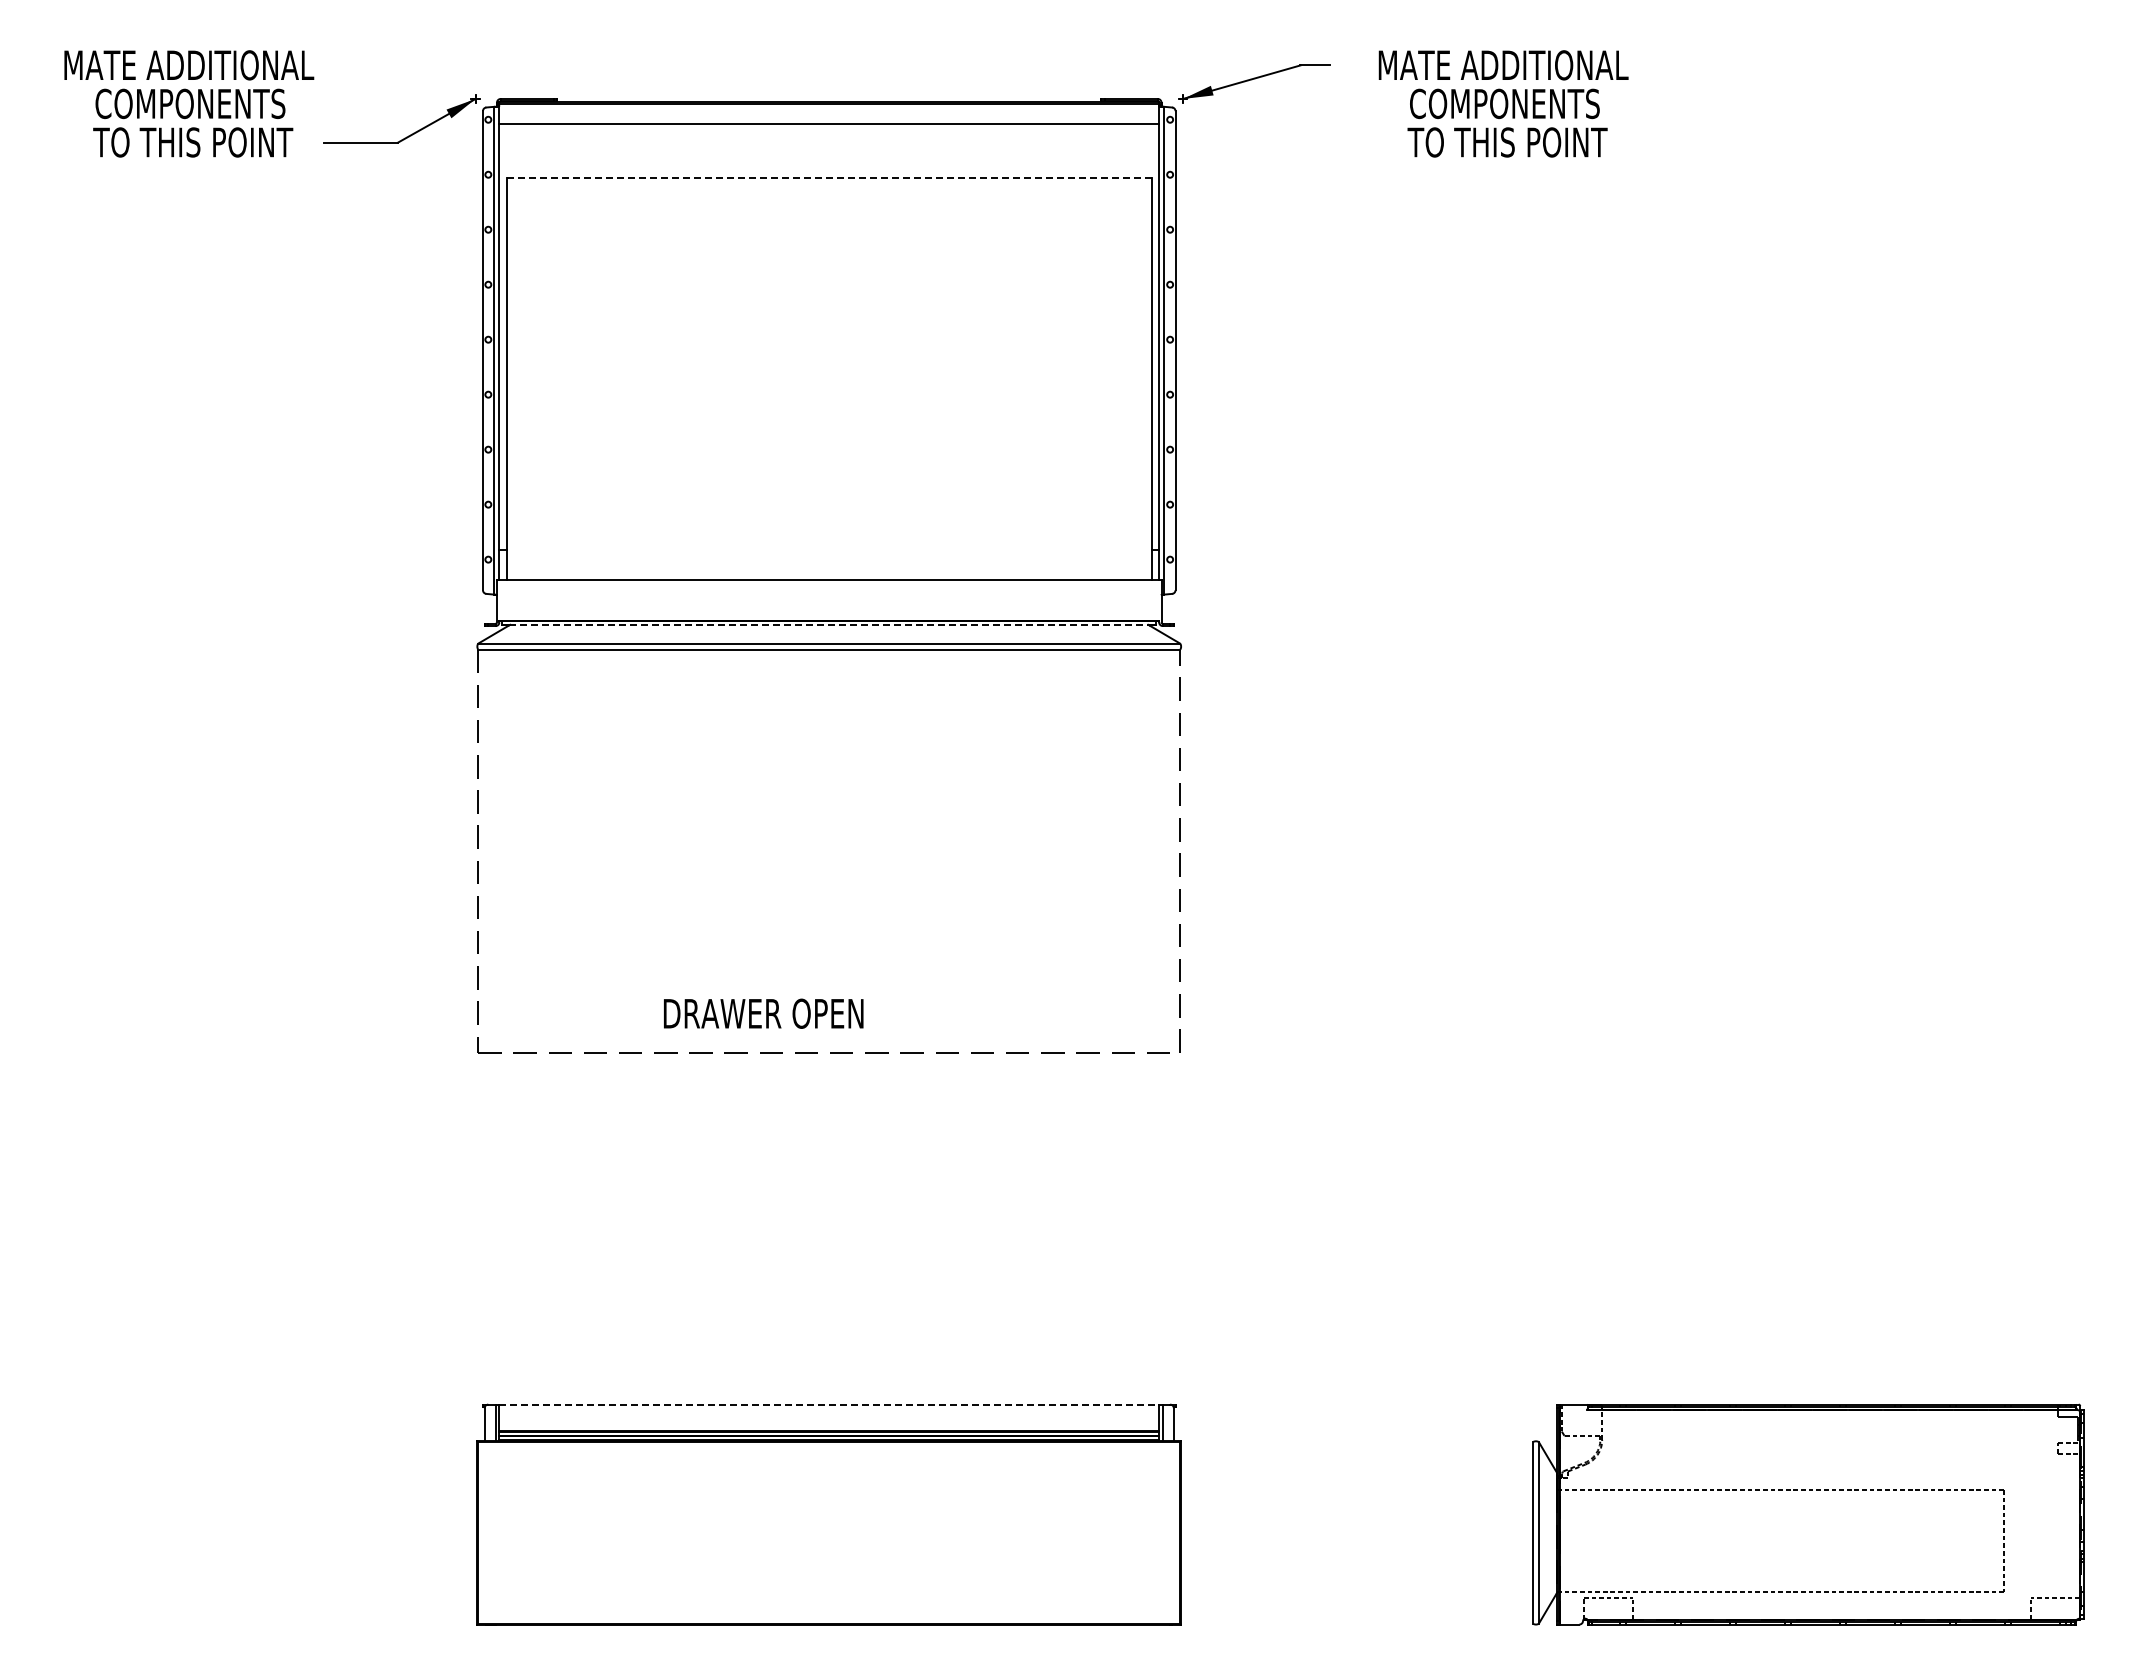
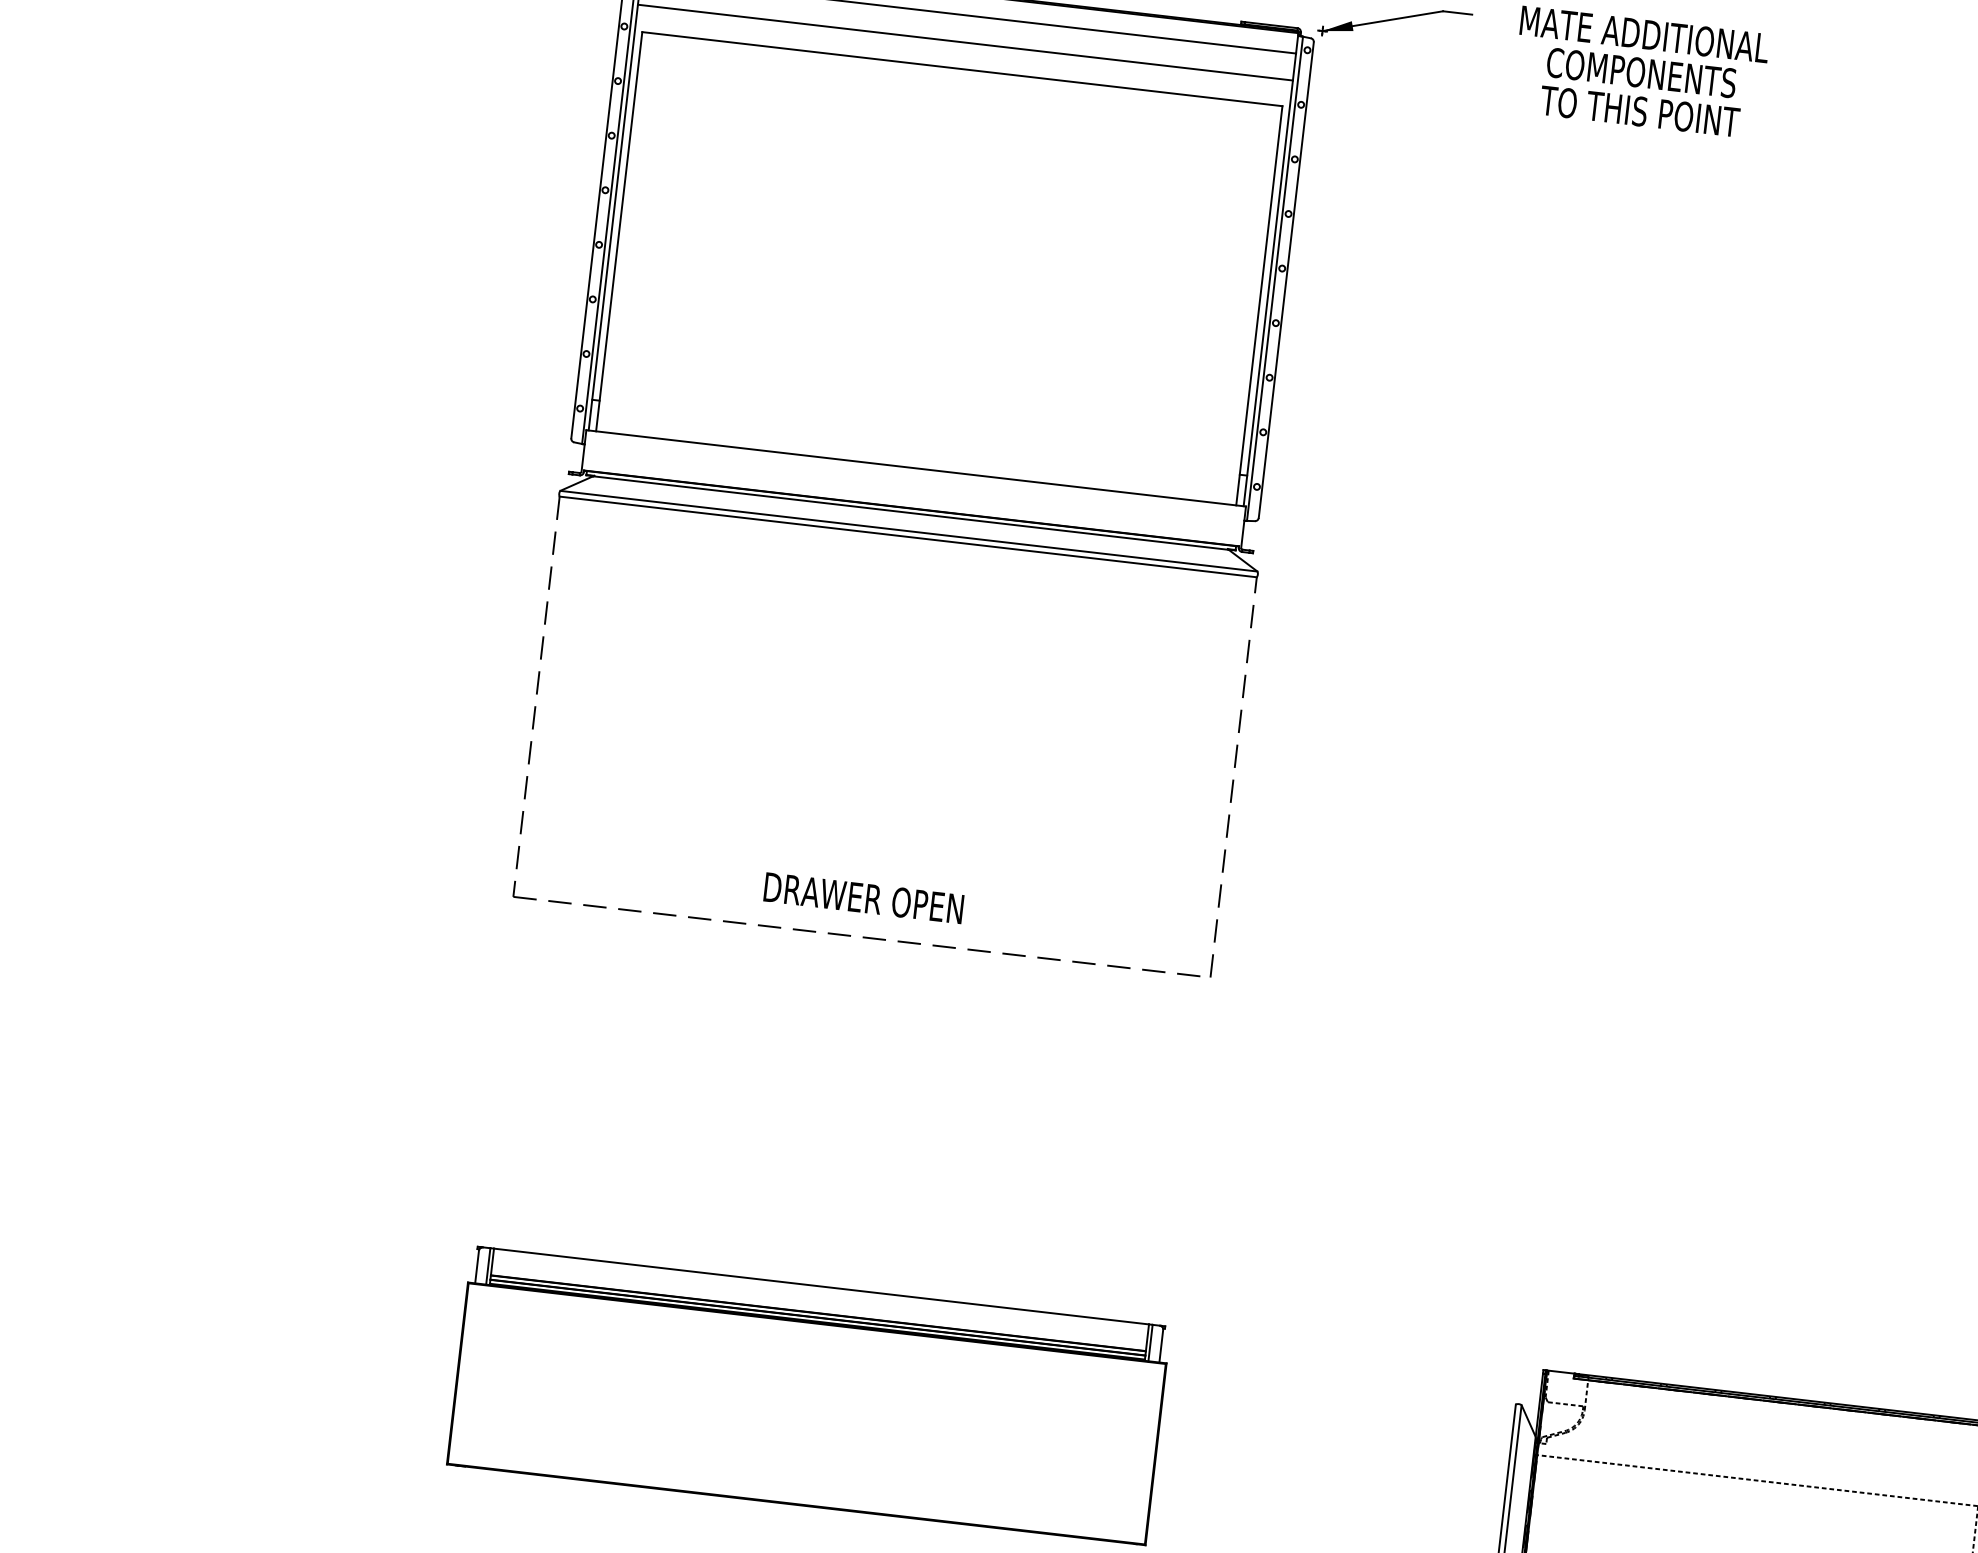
line: (829, 151) -> (965, 42), added
line: (828, 178) -> (961, 69), dashed -> solid
line: (829, 625) -> (911, 513), dashed -> solid
text: (763, 1013) -> (863, 897), moved
line: (829, 1404) -> (821, 1286), dashed -> solid

